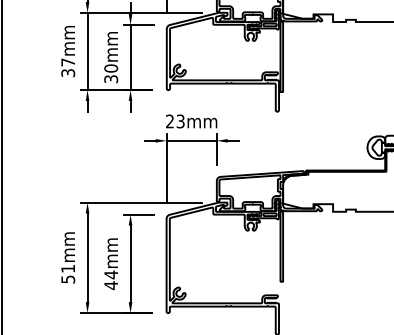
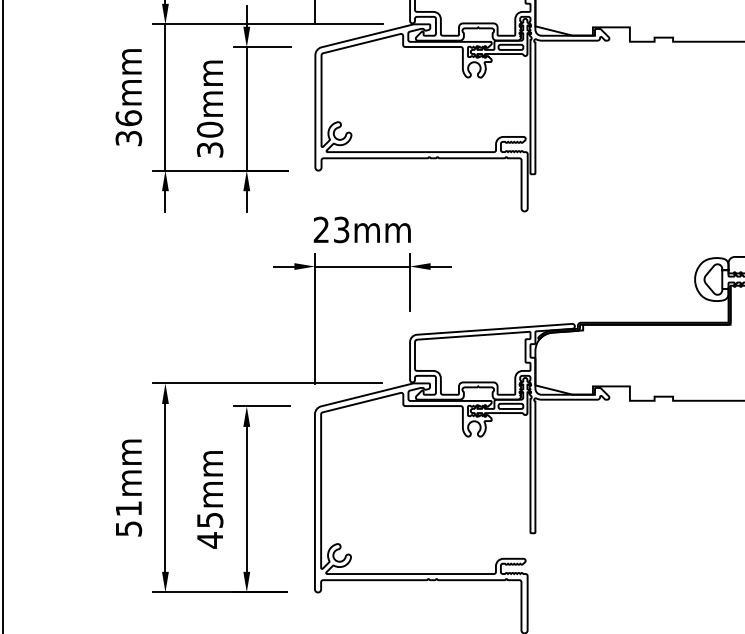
text: (68, 62) -> (129, 118), 37mm -> 36mm
text: (111, 274) -> (210, 519), 44mm -> 45mm

